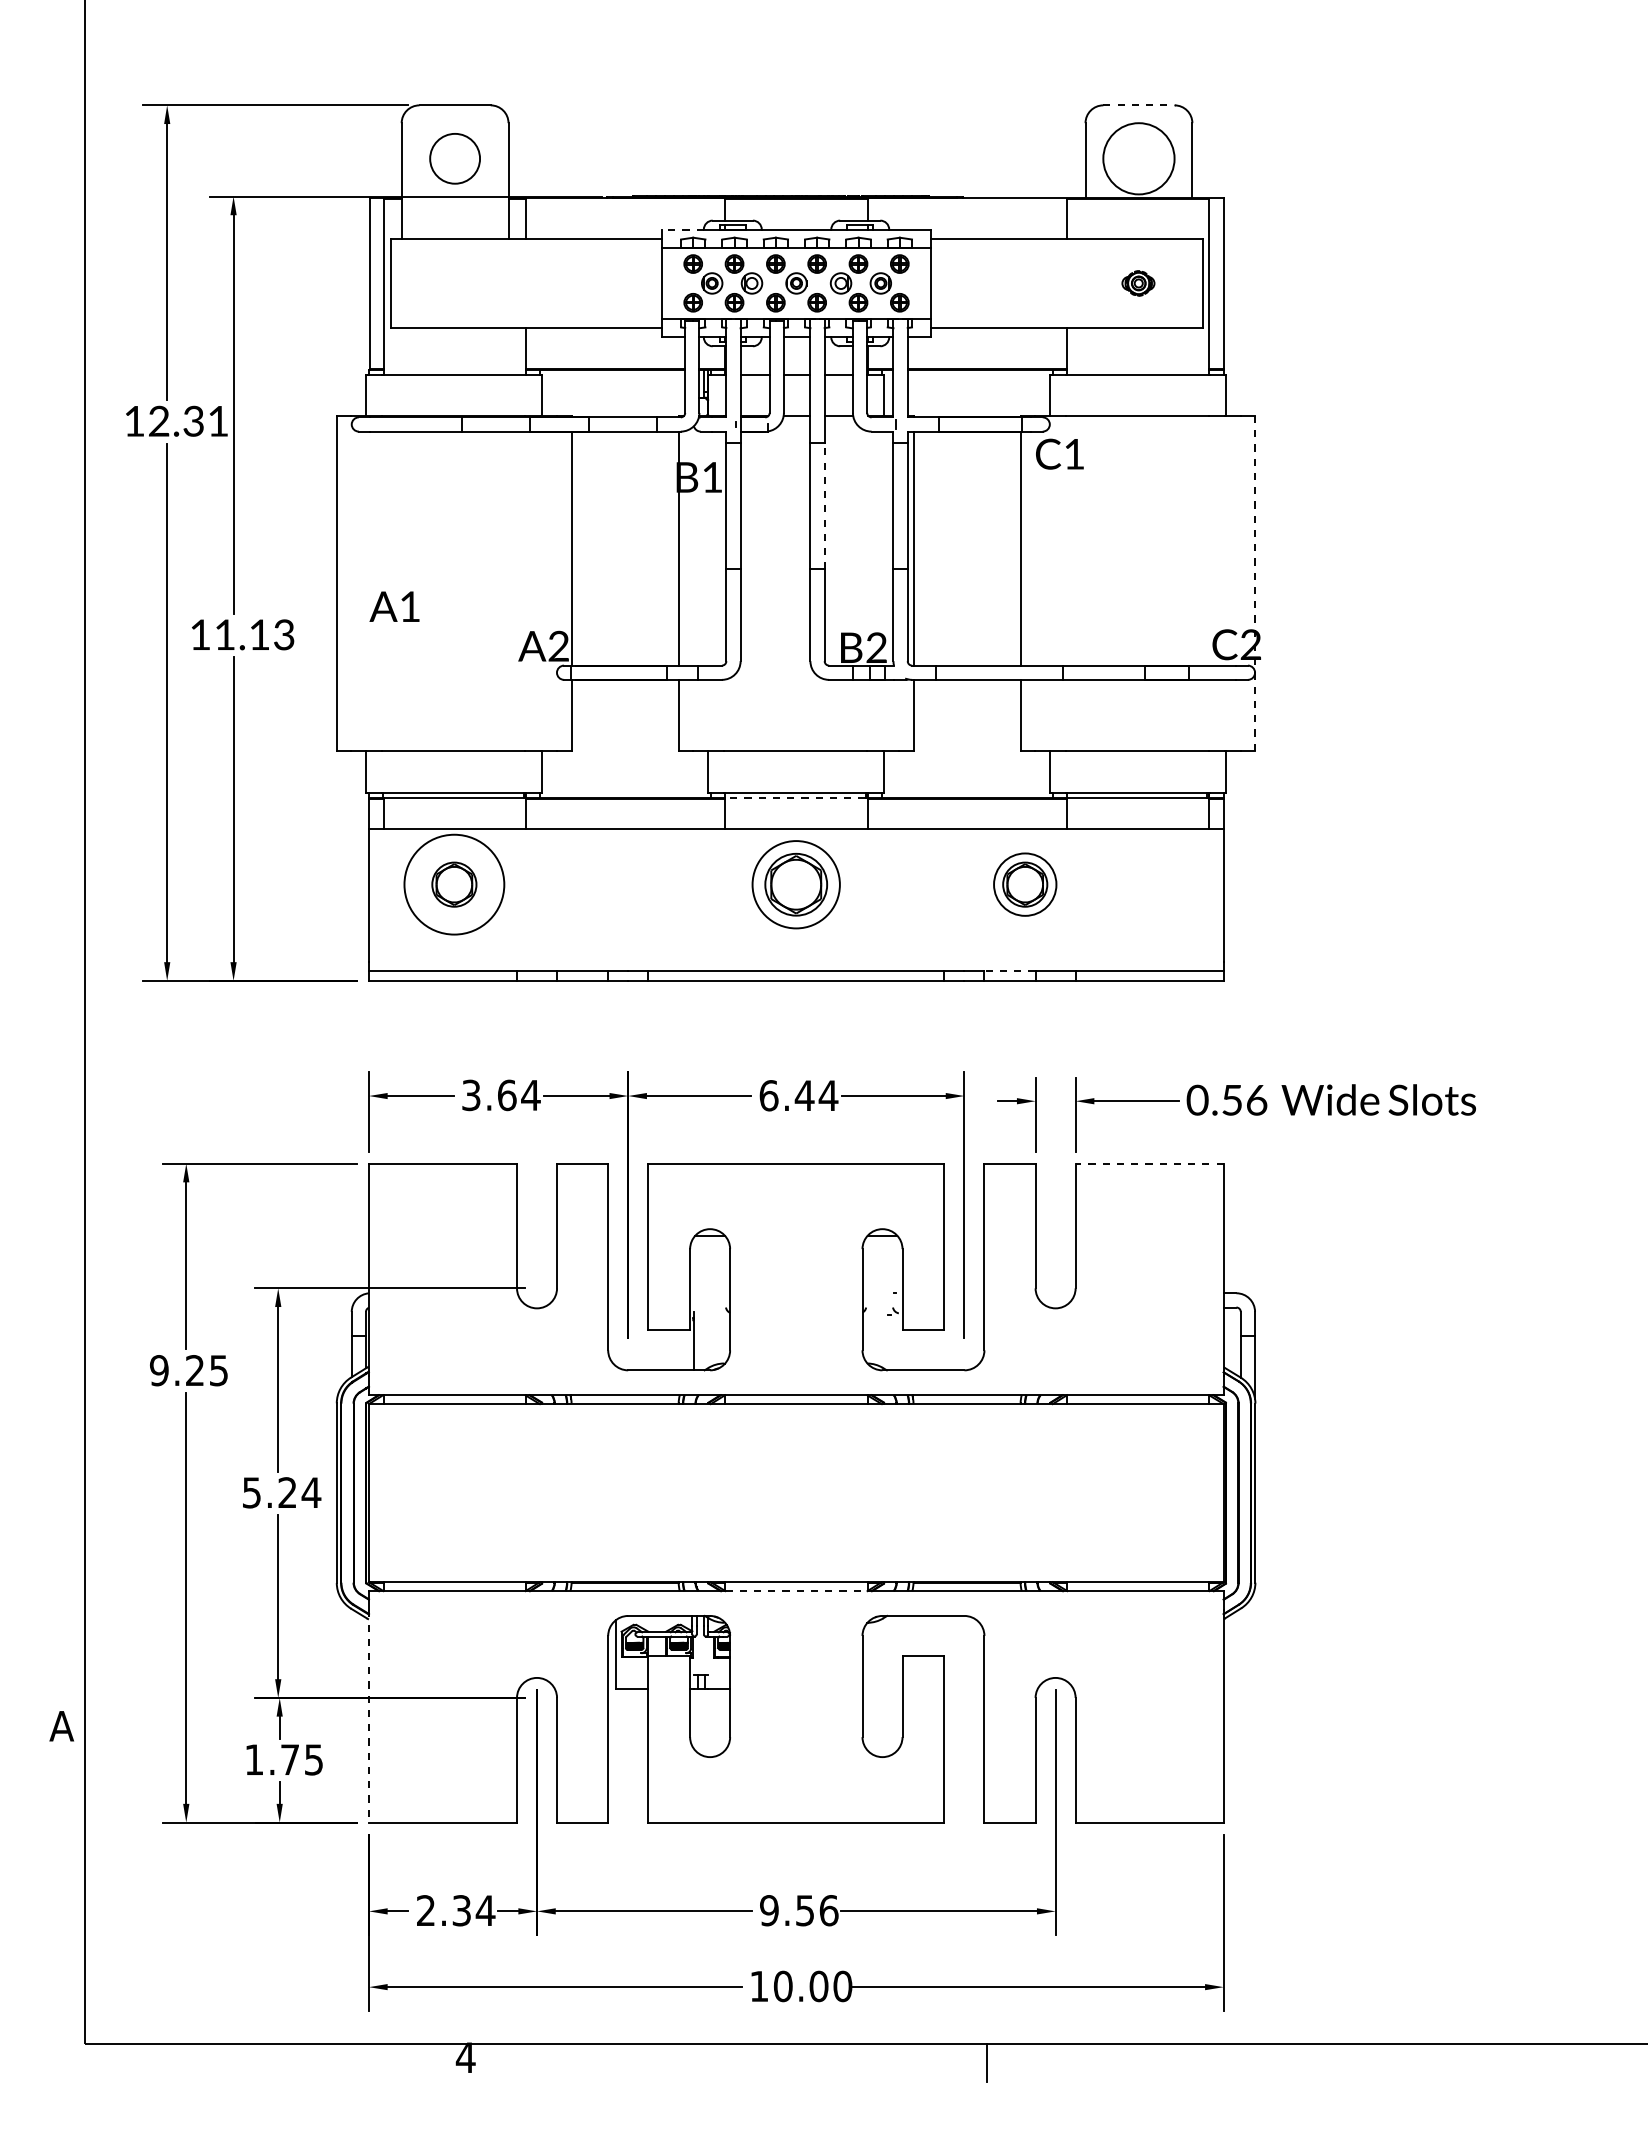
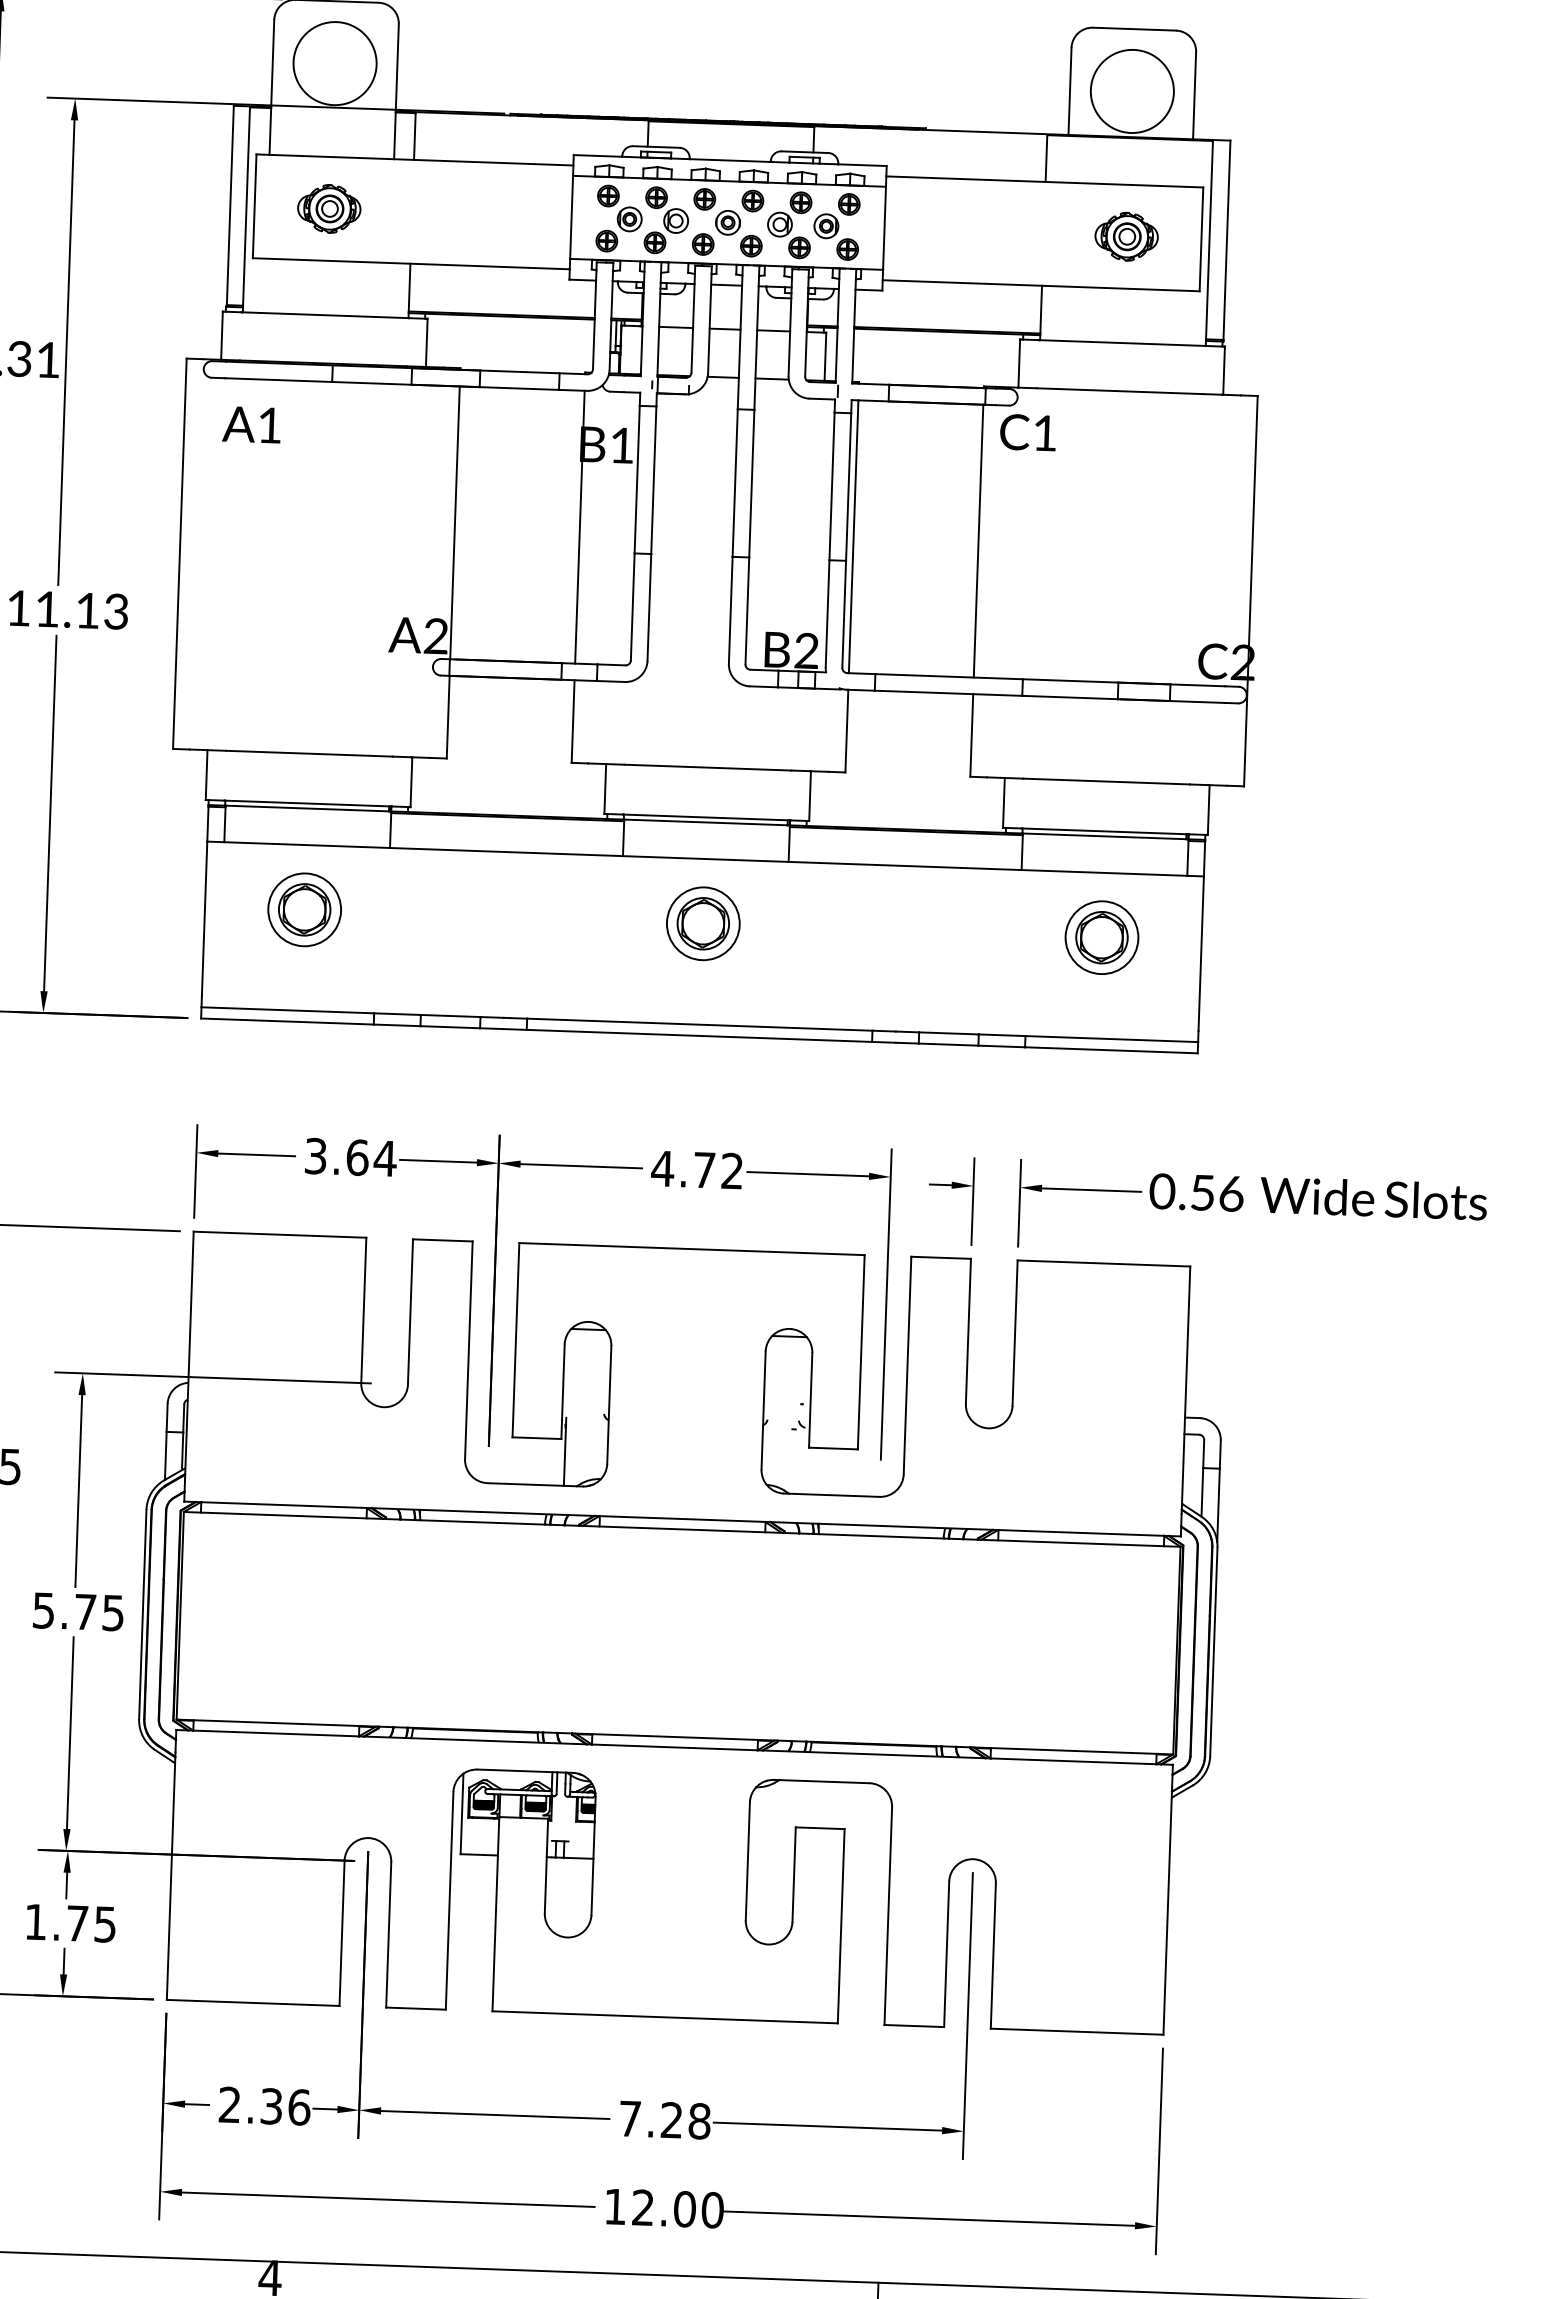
line: (1138, 105) -> (1134, 29), dashed -> solid
circle: (454, 158) -> (334, 63), size x1.43
line: (683, 230) -> (598, 156), dashed -> solid
part: (454, 283) -> (329, 208), added
part: (1138, 283) -> (1126, 236), size x1.67
line: (824, 505) -> (751, 482), dashed -> solid
line: (1255, 583) -> (1250, 591), dashed -> solid
text: (394, 606) -> (251, 424), moved
line: (794, 797) -> (704, 822), dashed -> solid
circle: (454, 884) -> (304, 909), size x0.62
part: (796, 884) -> (703, 923), size x0.71
part: (1025, 884) -> (1102, 937), moved
line: (1010, 971) -> (949, 1033), dashed -> solid
text: (798, 1095) -> (697, 1169), 6.44 -> 4.72
line: (1149, 1163) -> (1103, 1263), dashed -> solid
text: (299, 1492) -> (99, 1612), 5.24 -> 5.75
line: (797, 1591) -> (675, 1747), dashed -> solid
line: (368, 1716) -> (170, 1876), dashed -> solid
text: (485, 1910) -> (299, 2107), 2.34 -> 2.36
text: (799, 1910) -> (665, 2119), 9.56 -> 7.28
text: (782, 1986) -> (642, 2207), 10.00 -> 12.00

